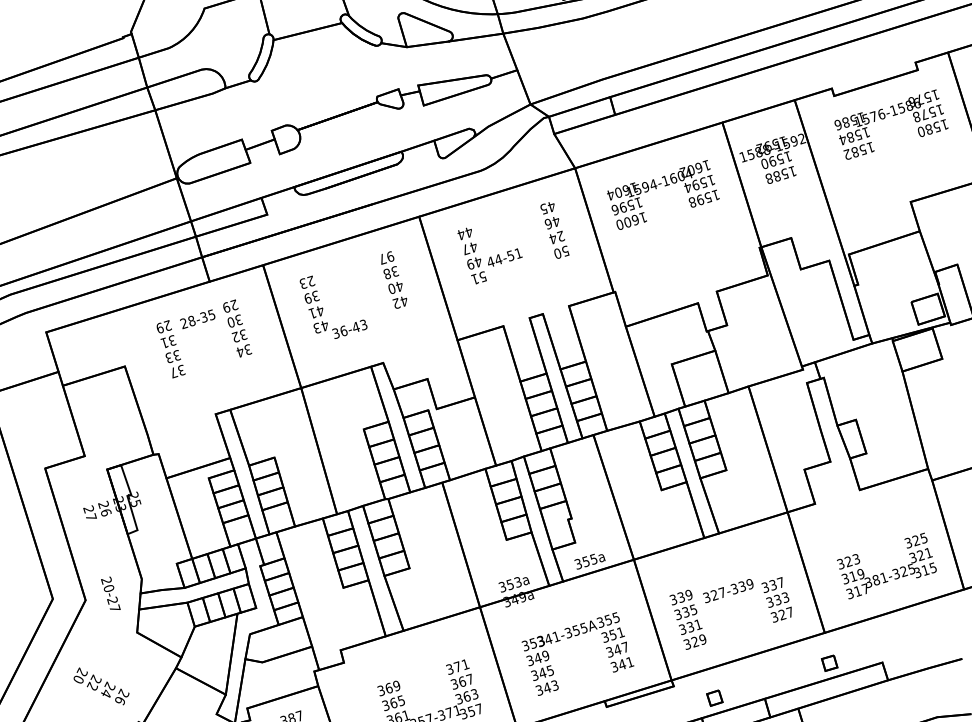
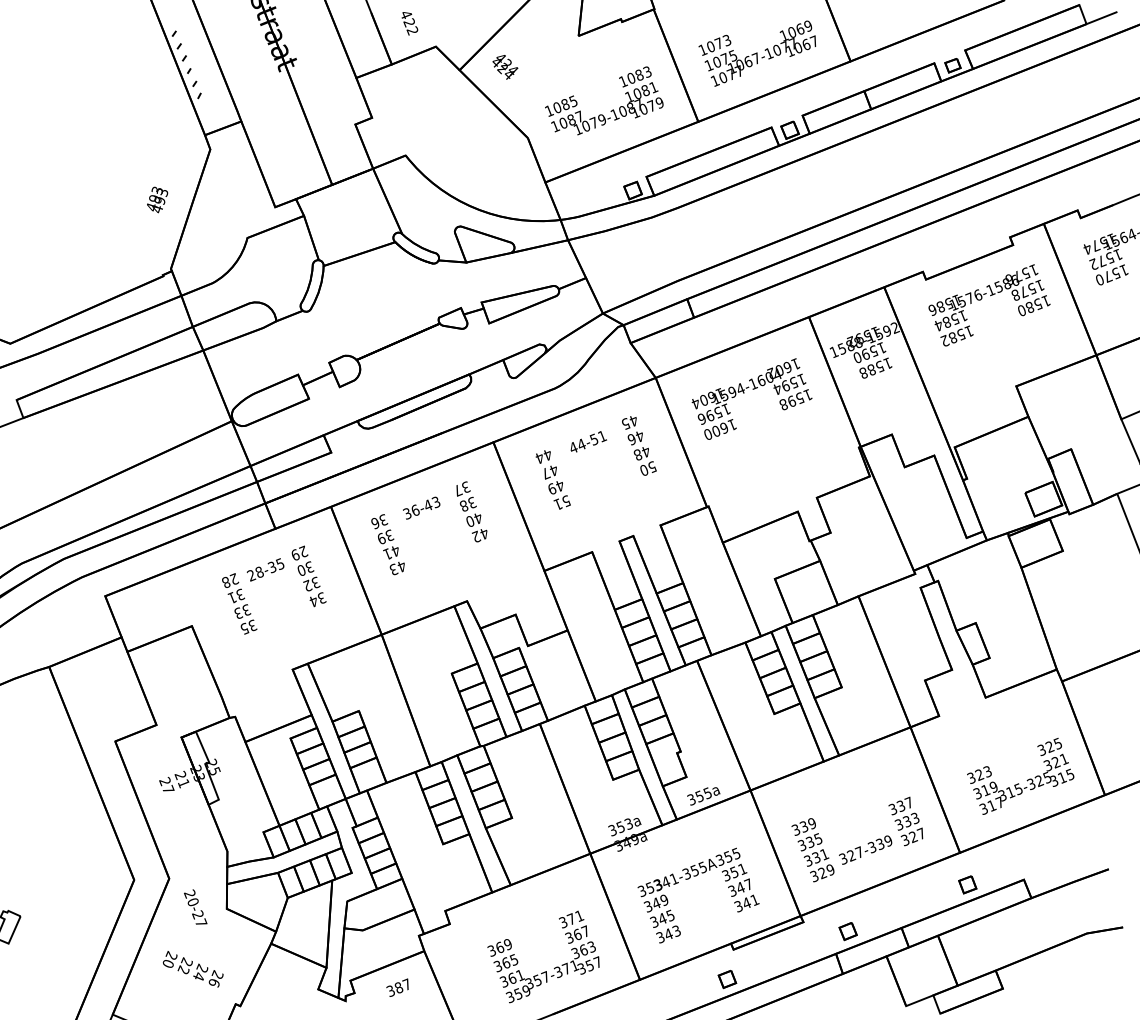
text: (556, 236) -> (641, 452), 24 -> 48
text: (390, 255) -> (466, 486), 97 -> 37
text: (505, 257) -> (588, 441), moved
text: (307, 282) -> (379, 521), 23 -> 36
text: (160, 327) -> (226, 581), 29 -> 28
text: (349, 328) -> (421, 507), moved
text: (173, 372) -> (244, 628), 37 -> 35
text: (105, 512) -> (183, 783), 26 -> 21
text: (880, 578) -> (1014, 790), 381-325 -> 315-325
text: (728, 590) -> (865, 849), moved
text: (110, 592) -> (195, 906), moved

